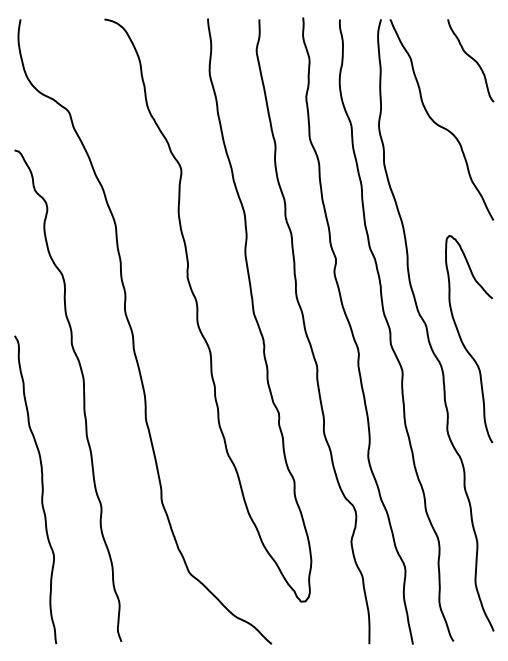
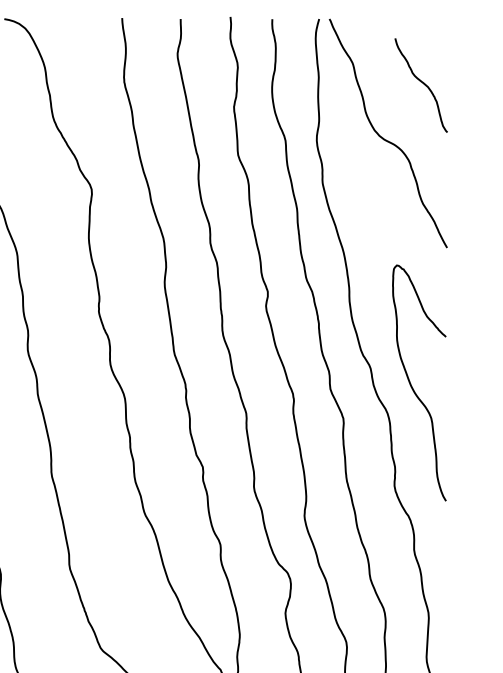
curve: (470, 58) -> (420, 82), moved

